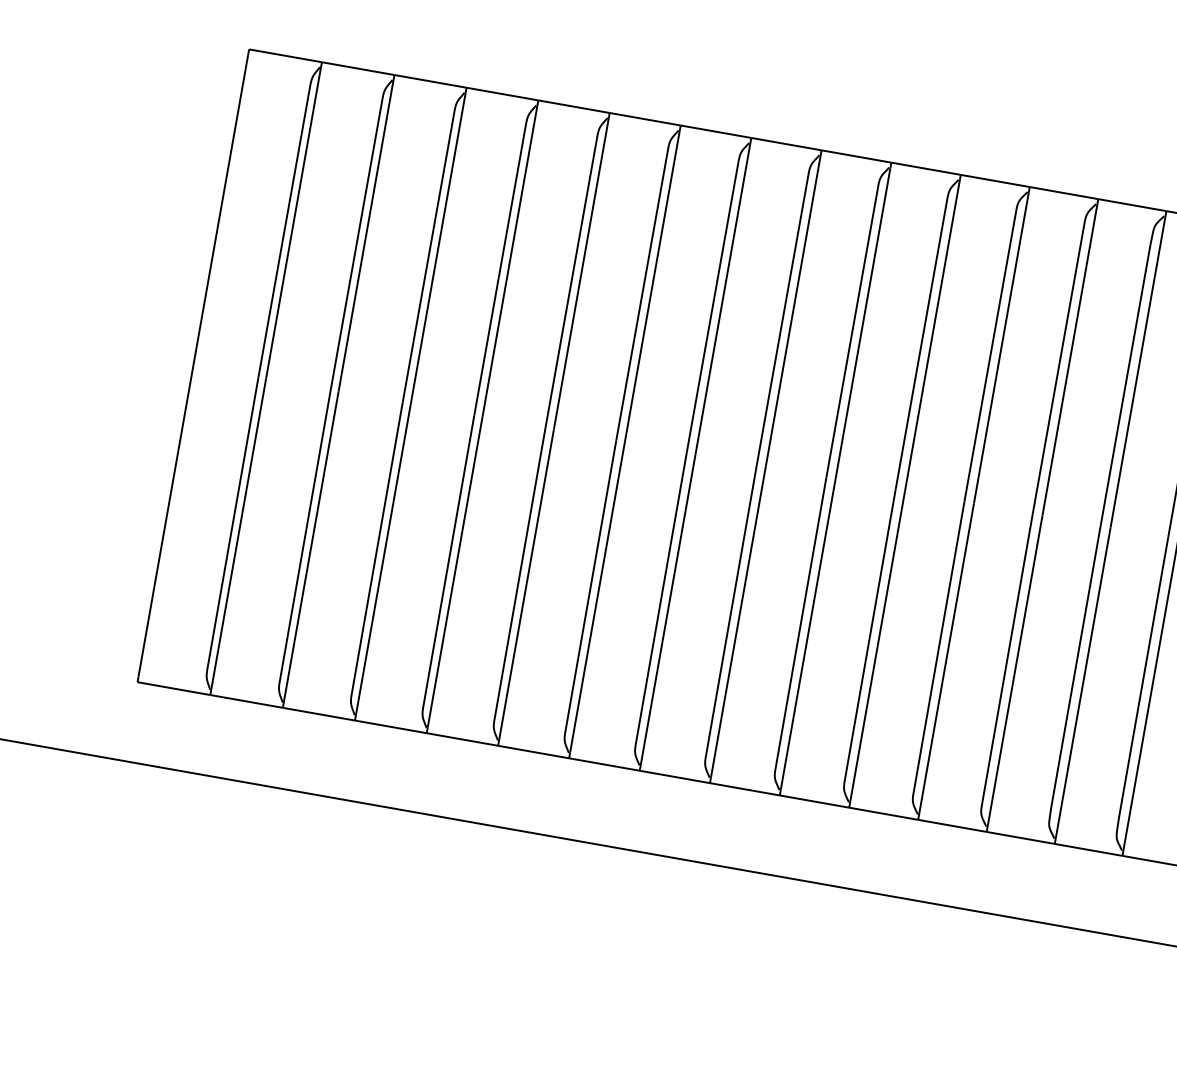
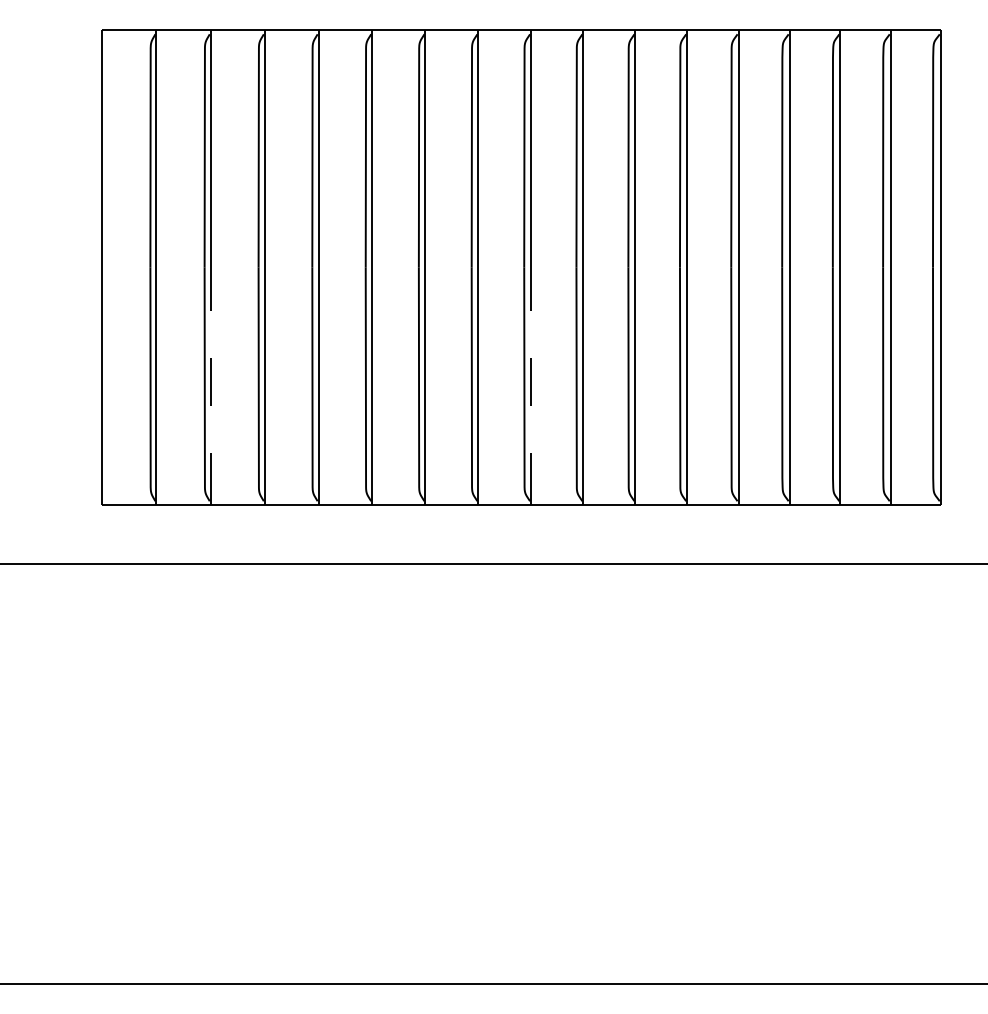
line: (311, 545) -> (210, 383), solid -> dashed
line: (737, 620) -> (530, 383), solid -> dashed

